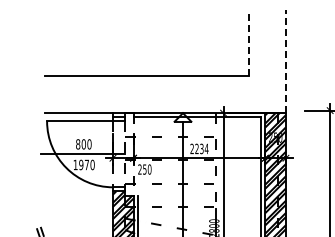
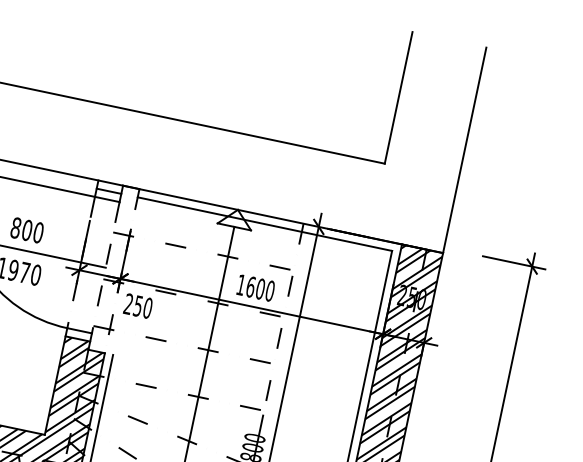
line: (248, 42) -> (398, 96), dashed -> solid
line: (285, 61) -> (463, 149), dashed -> solid
text: (199, 148) -> (255, 287), 2234 -> 1600

